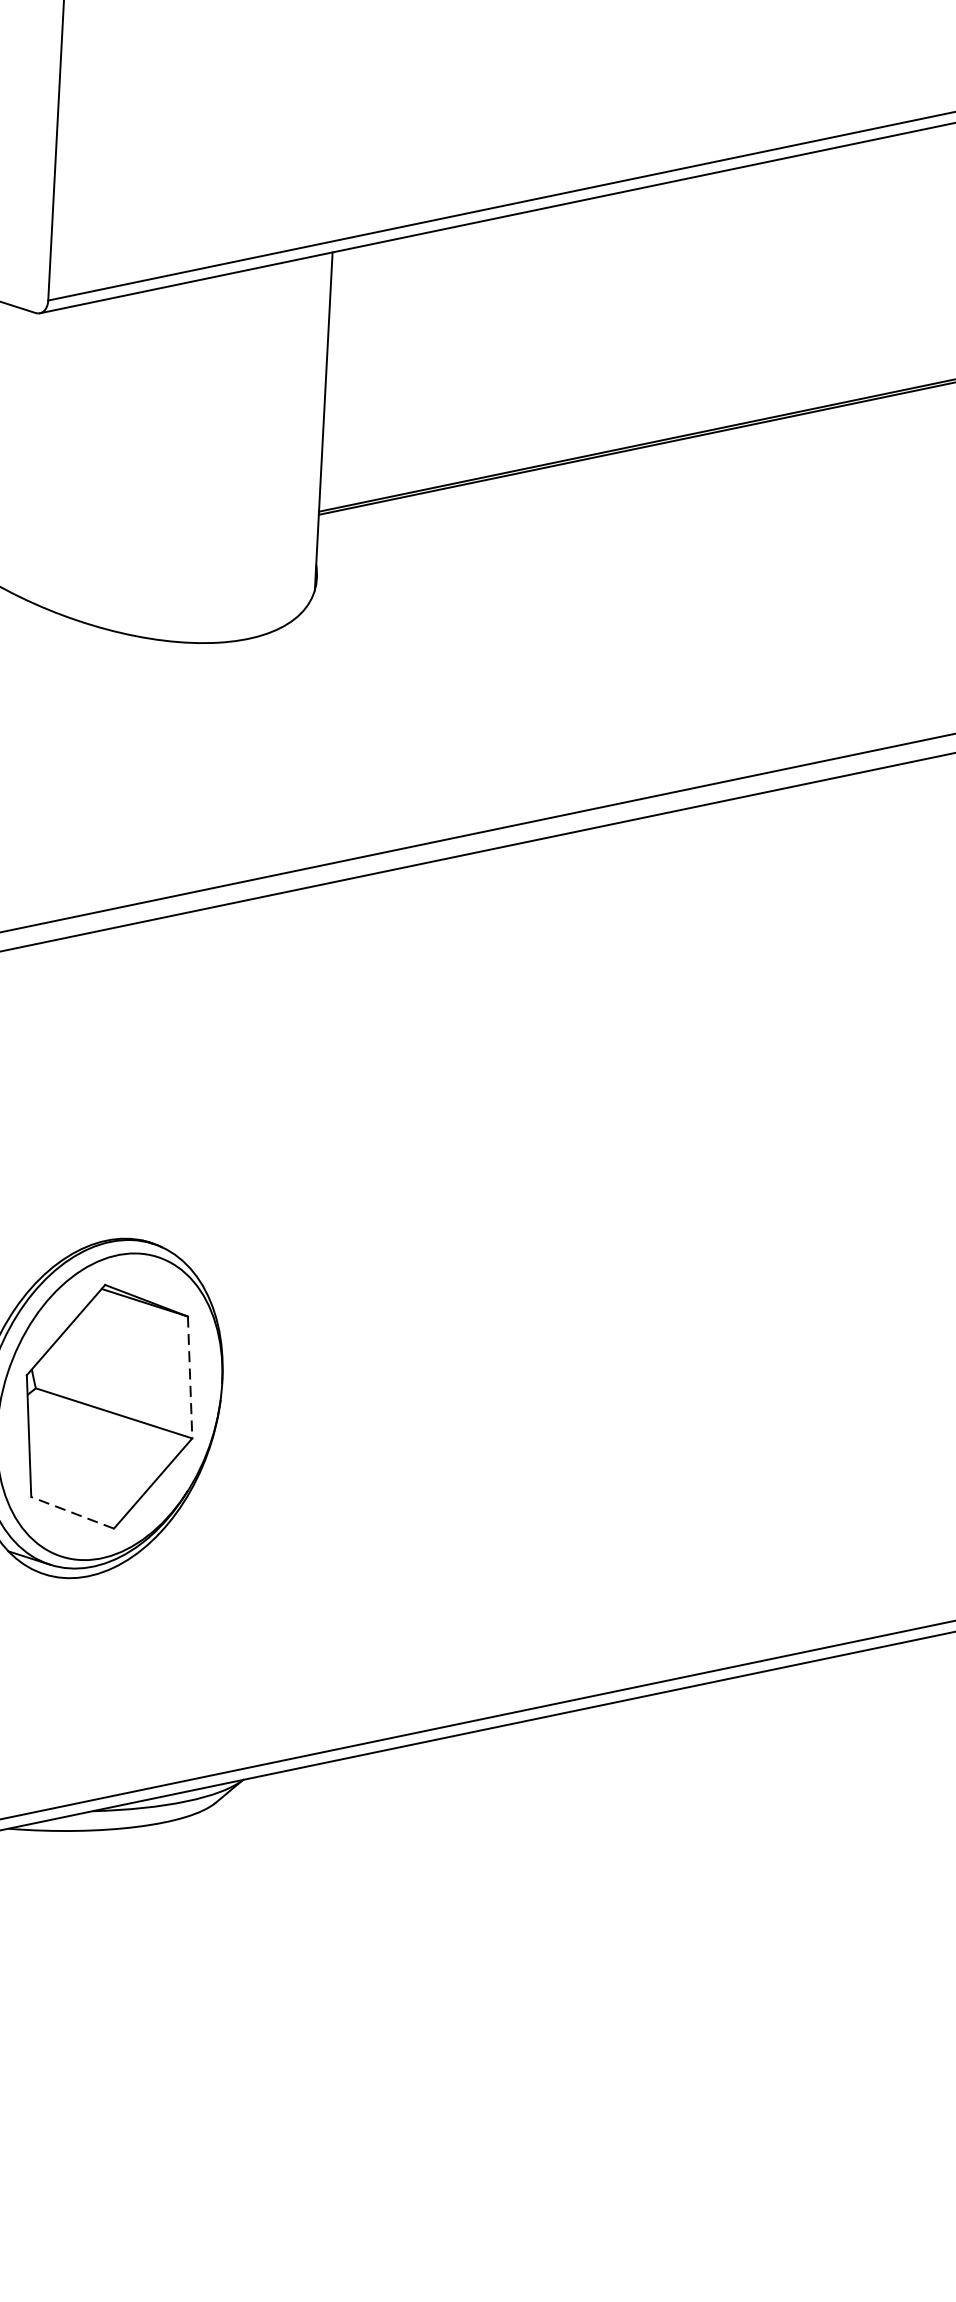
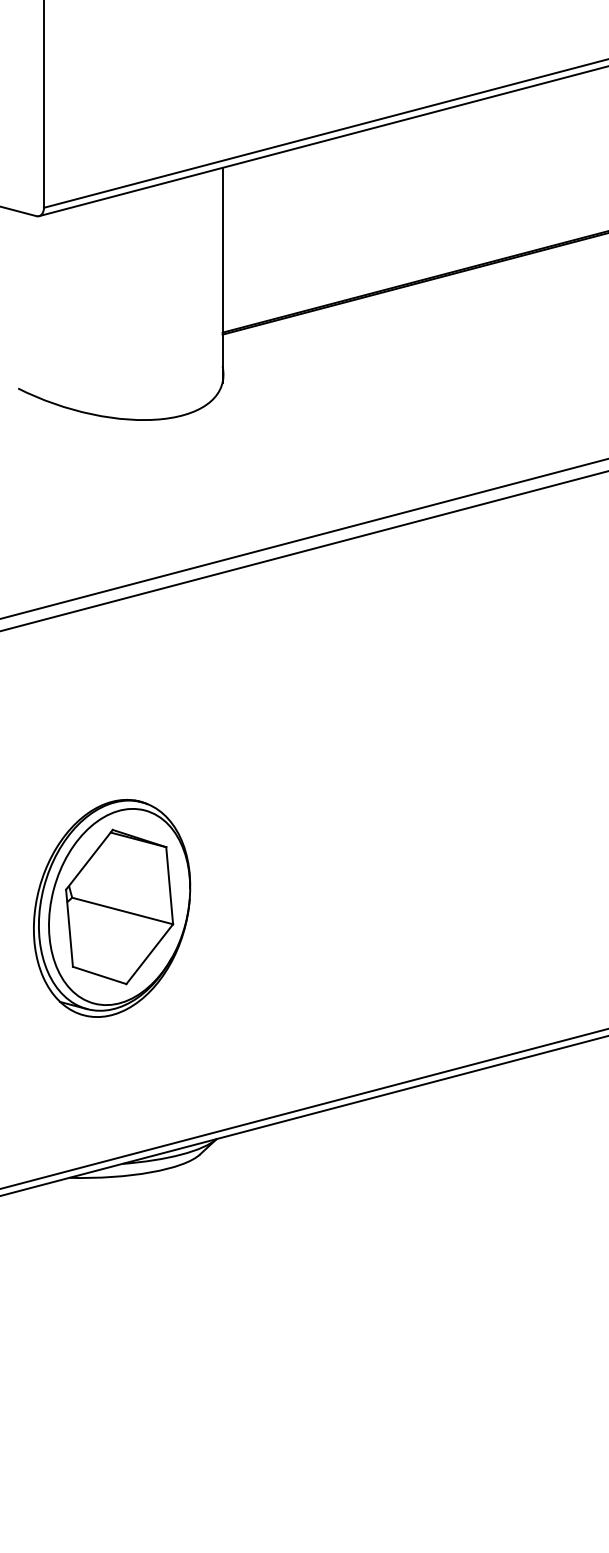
line: (189, 1377) -> (169, 885), dashed -> solid
line: (72, 1512) -> (99, 975), dashed -> solid

